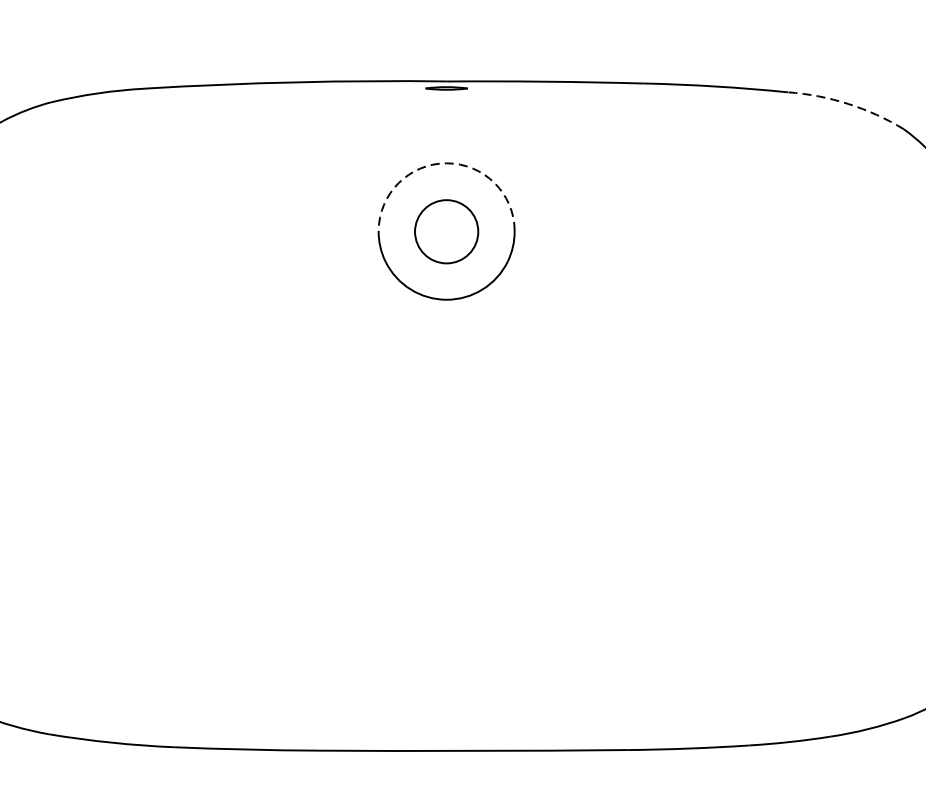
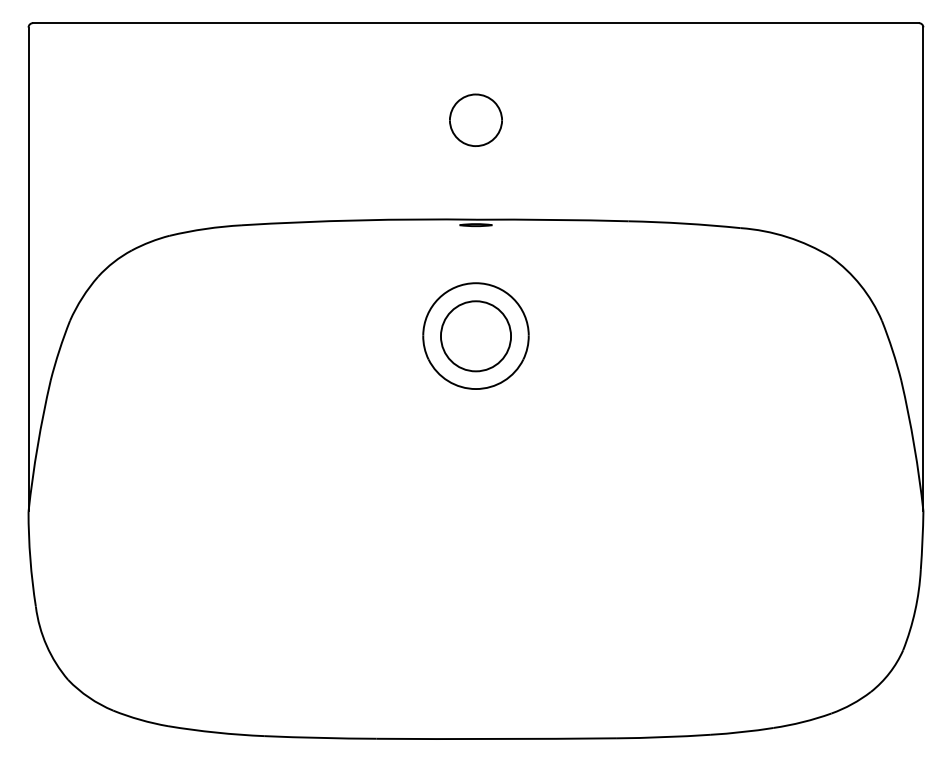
arc: (848, 104) -> (787, 237), dashed -> solid
arc: (447, 163) -> (476, 283), dashed -> solid
circle: (446, 232) -> (475, 336), size x1.43

